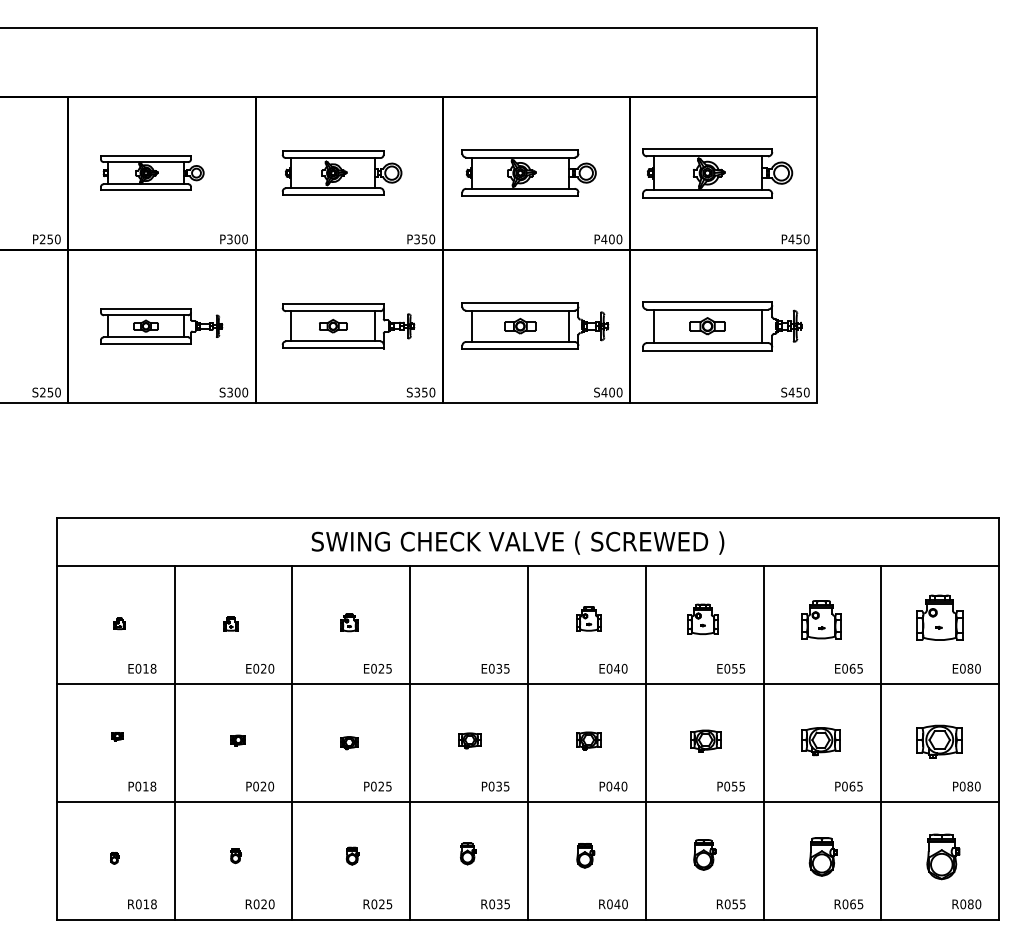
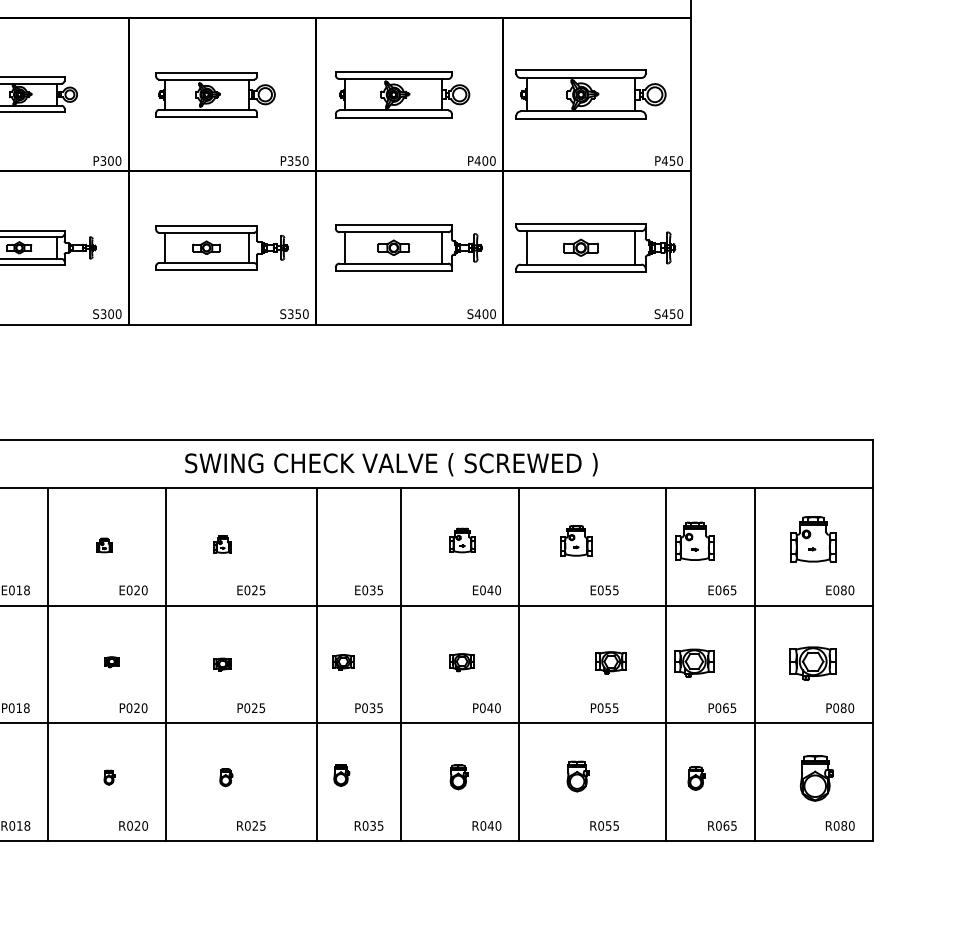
part: (705, 740) -> (610, 662), moved
line: (410, 742) -> (316, 664), moved
line: (763, 742) -> (665, 664), moved
part: (822, 856) -> (695, 778), size x0.6

